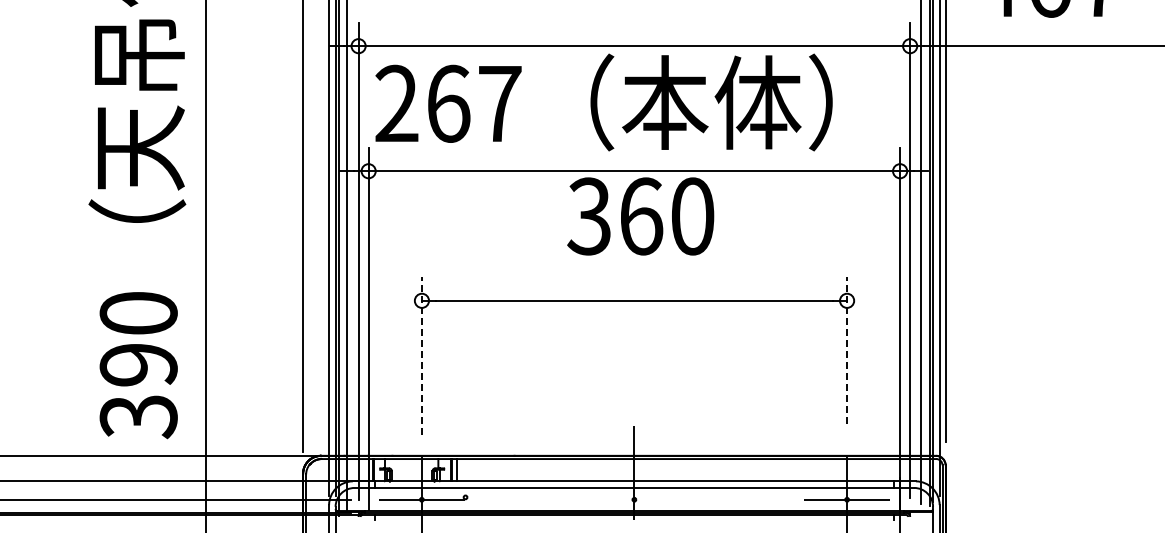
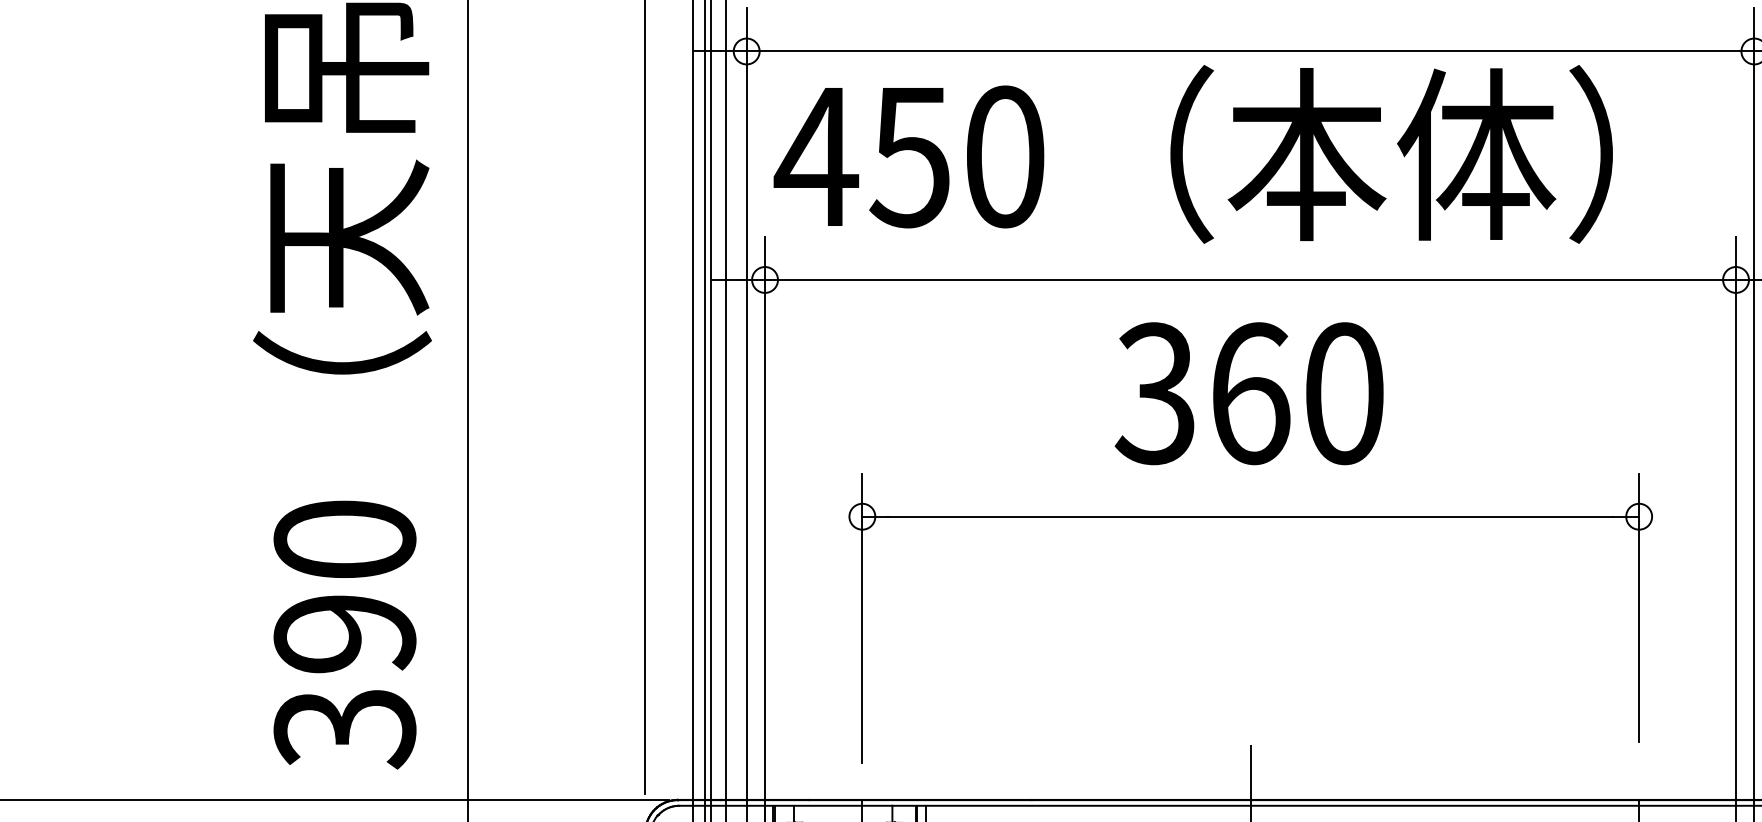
text: (447, 103) -> (909, 156), 267 -> 450
text: (640, 216) -> (1248, 393), moved
line: (847, 350) -> (1639, 607), dashed -> solid
line: (421, 355) -> (861, 616), dashed -> solid

